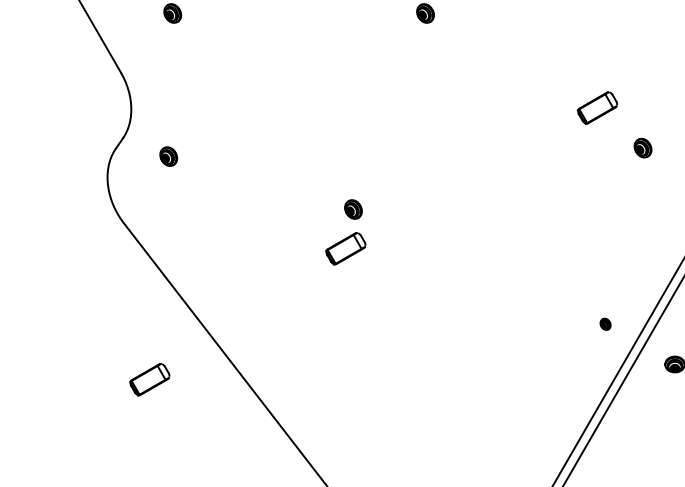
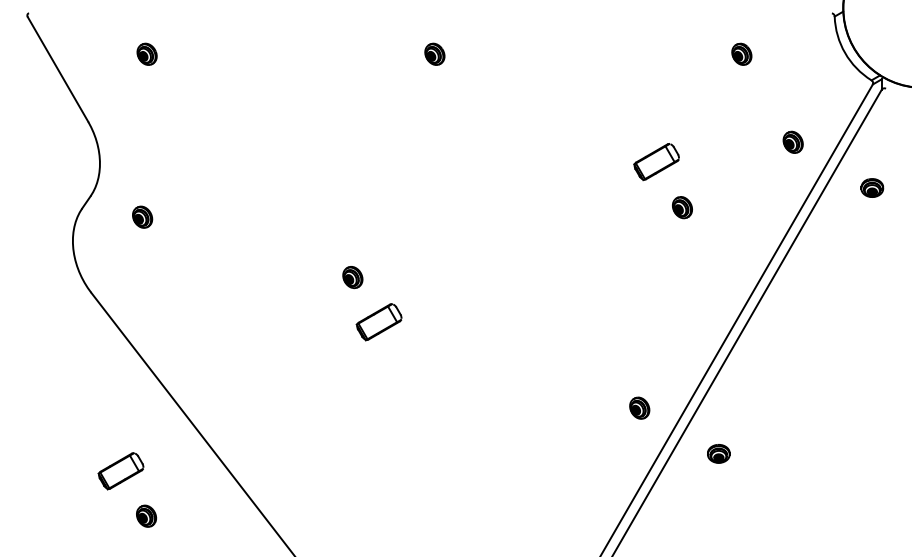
part: (597, 108) -> (656, 162), moved
part: (345, 249) -> (378, 322), moved
part: (605, 323) -> (639, 407), size x1.67
part: (172, 418) -> (146, 515), added

